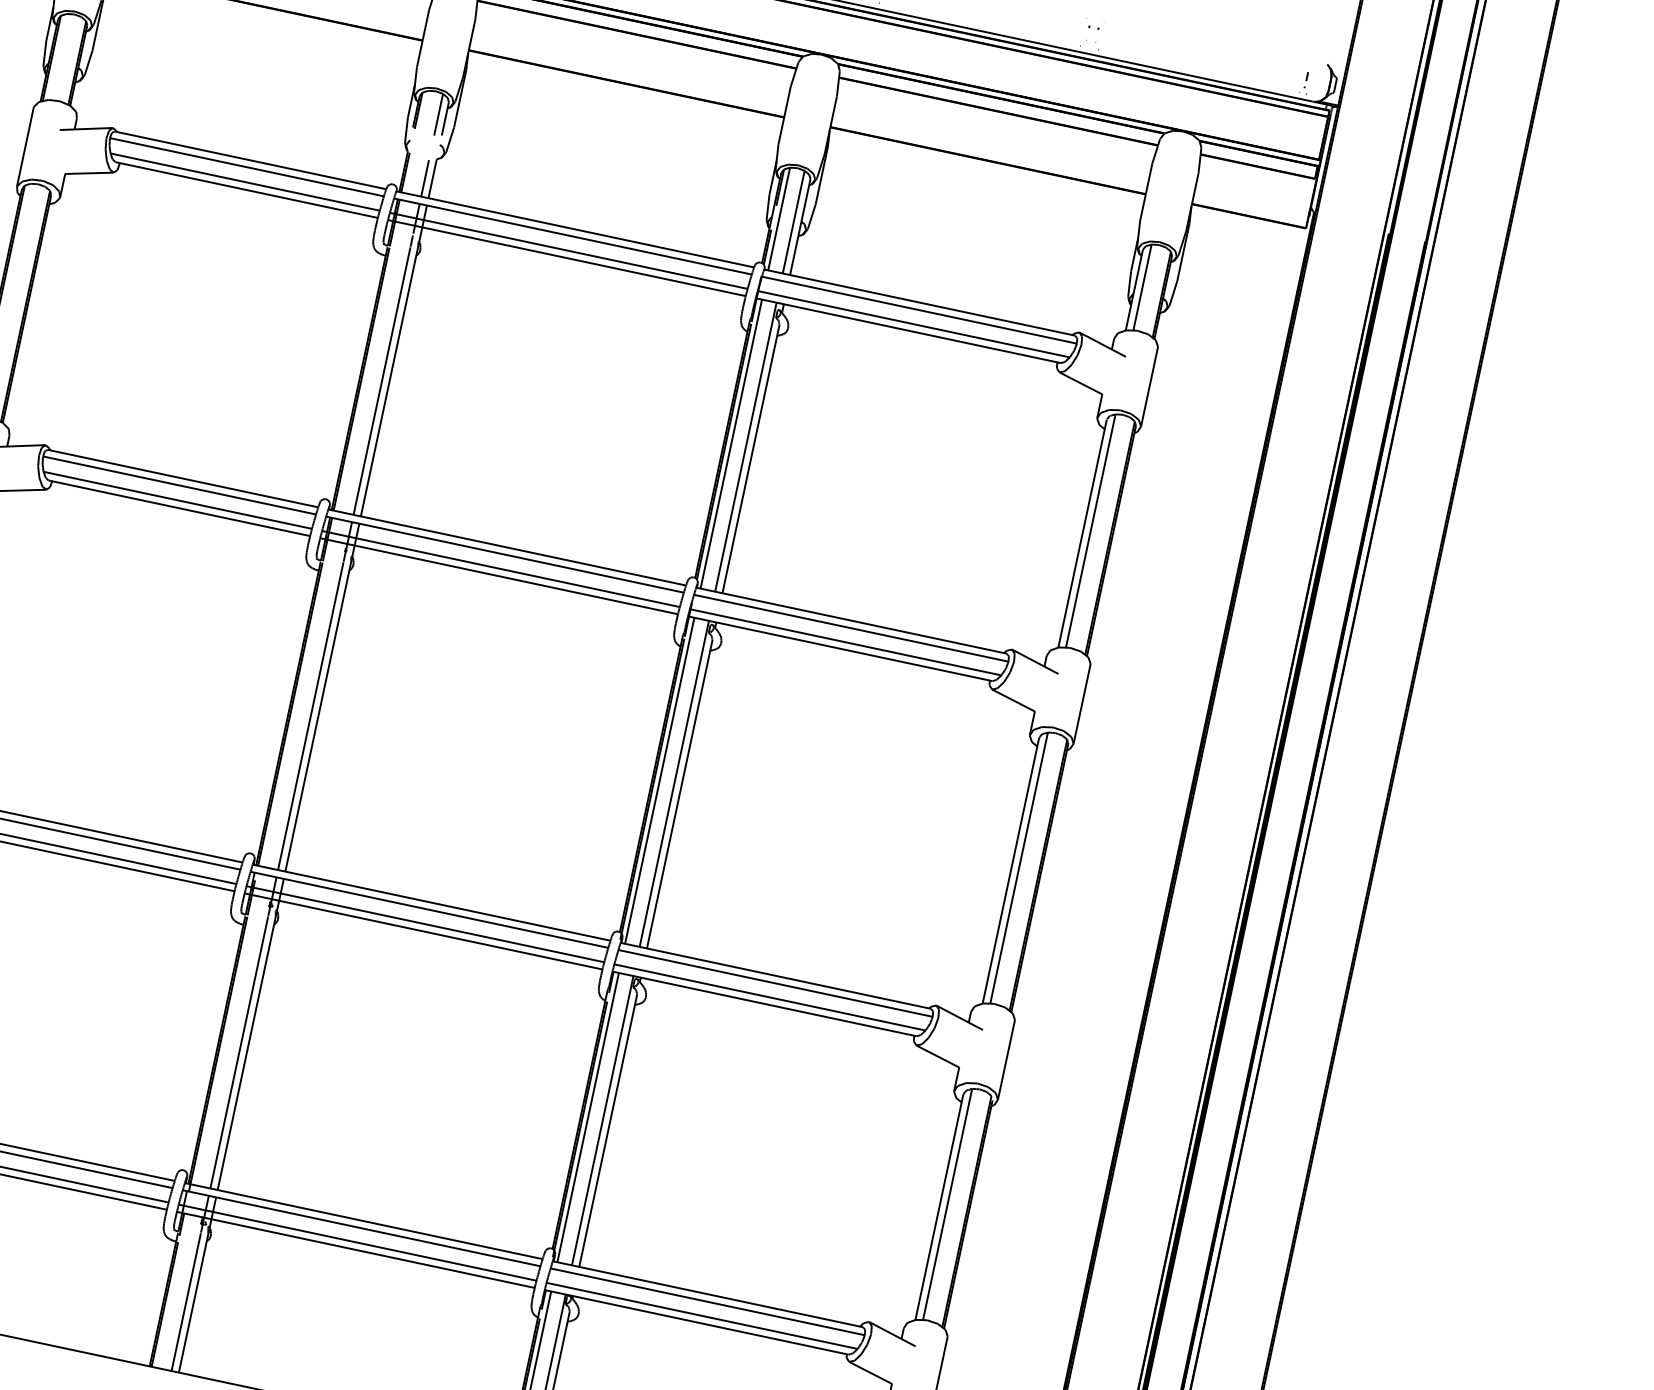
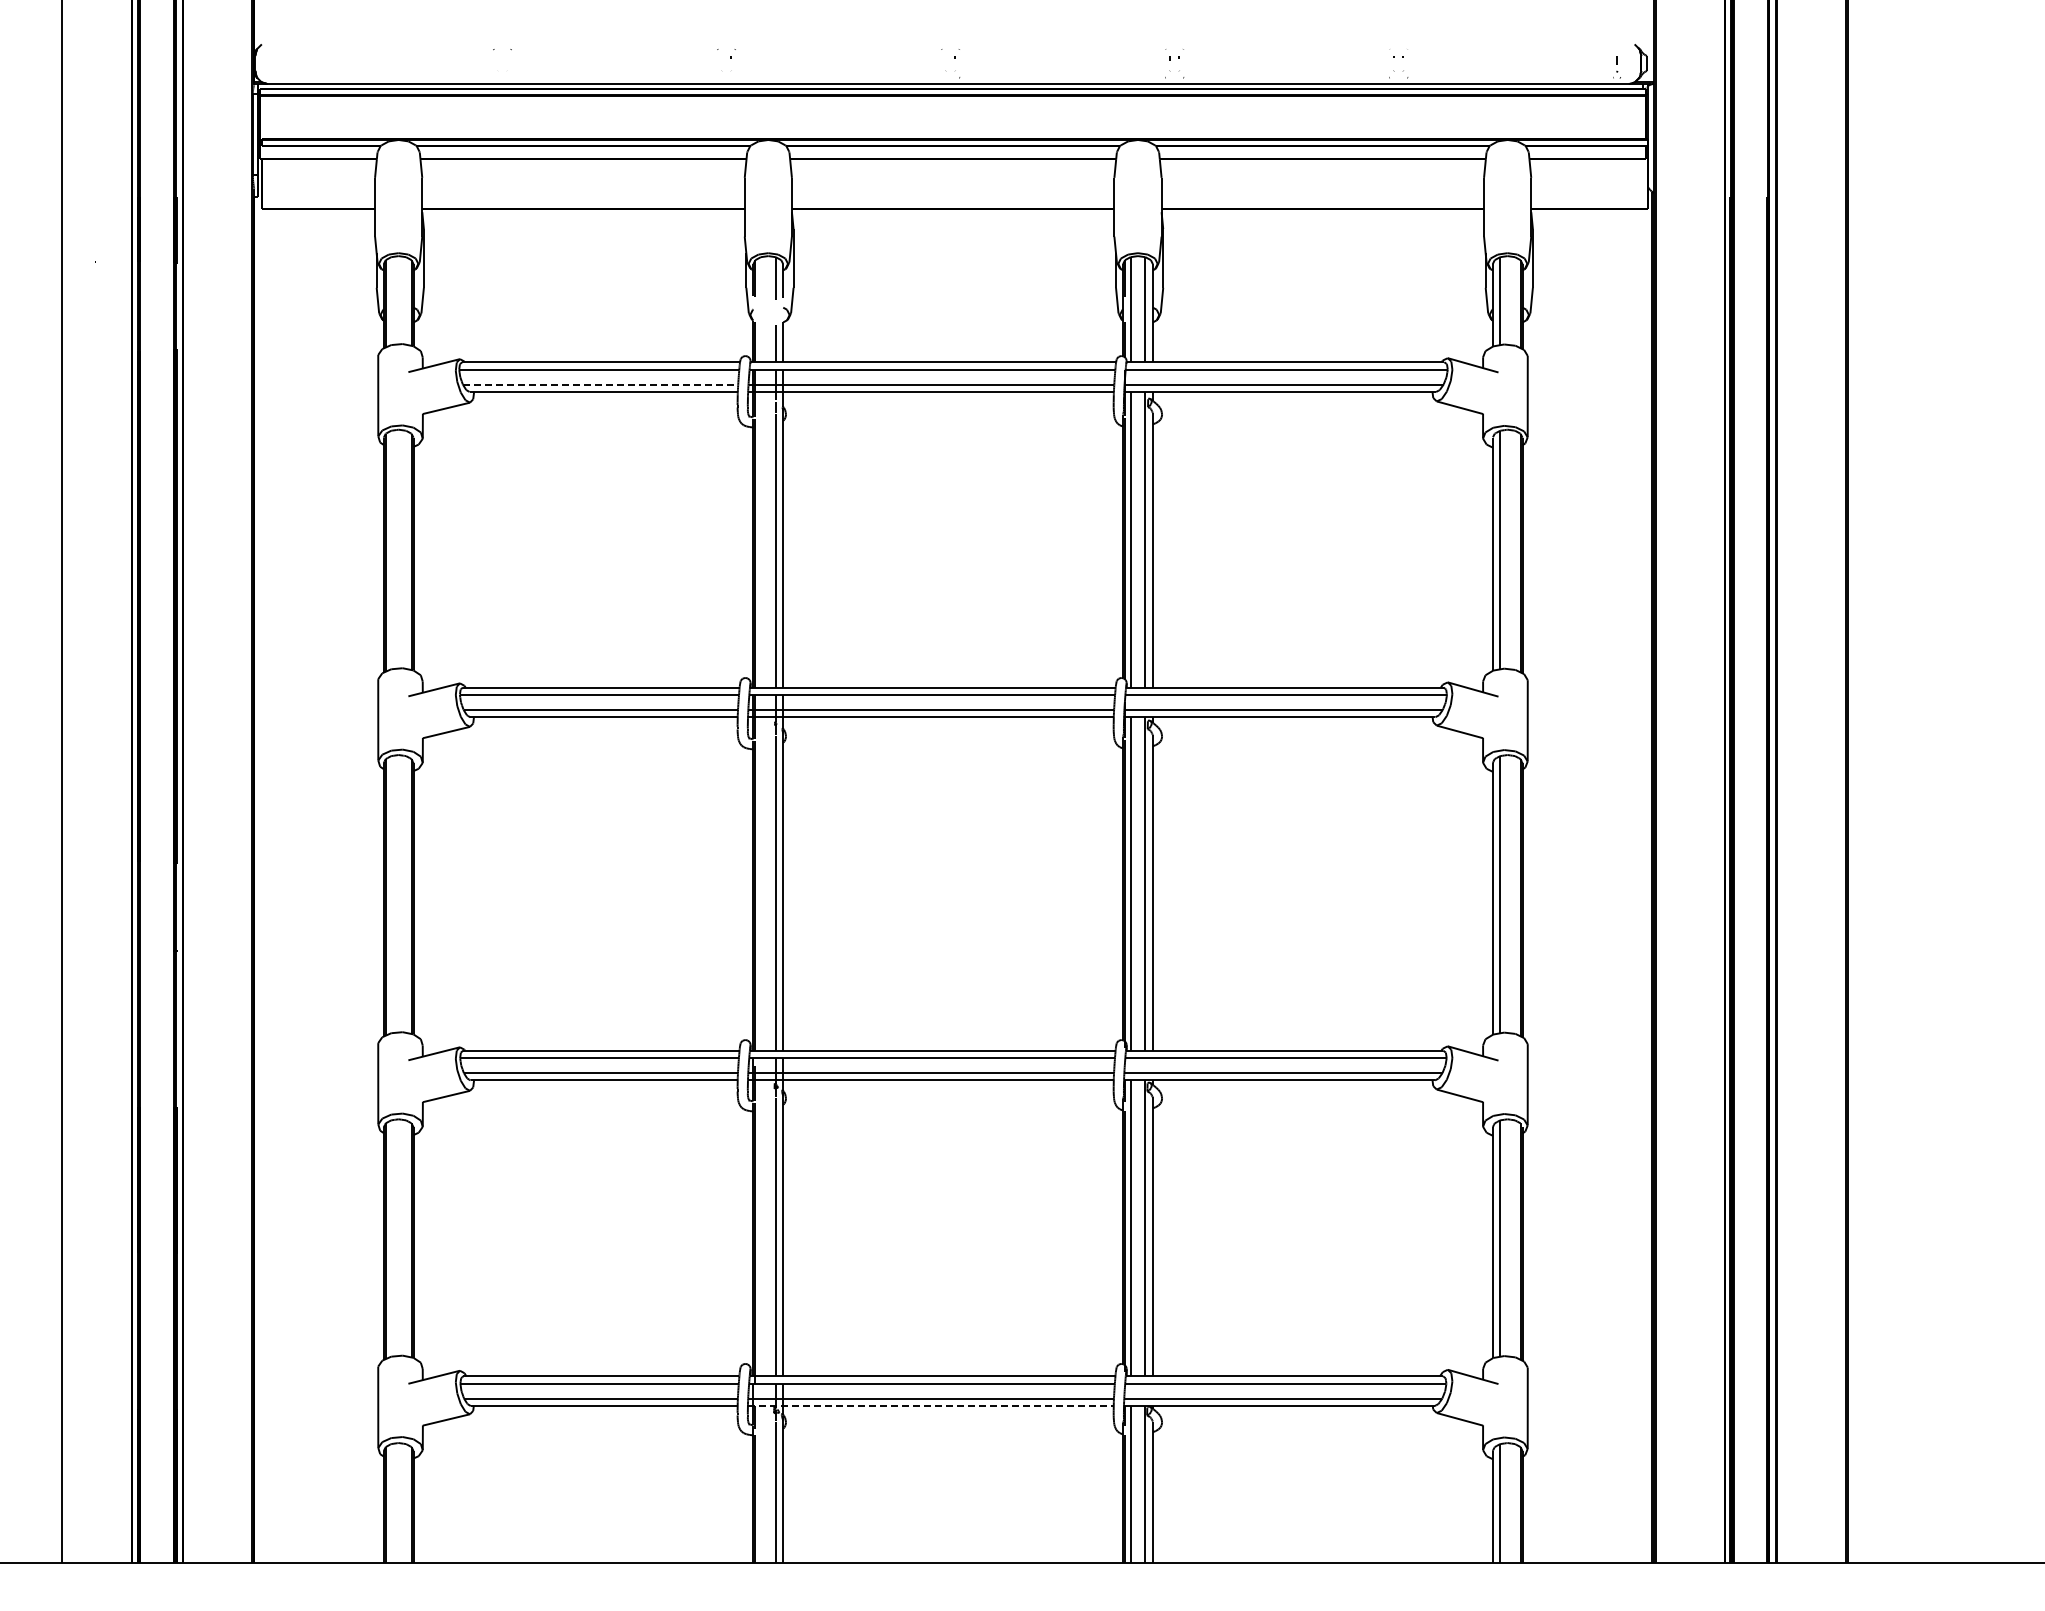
line: (245, 182) -> (600, 384), solid -> dashed
line: (355, 1250) -> (930, 1406), solid -> dashed

